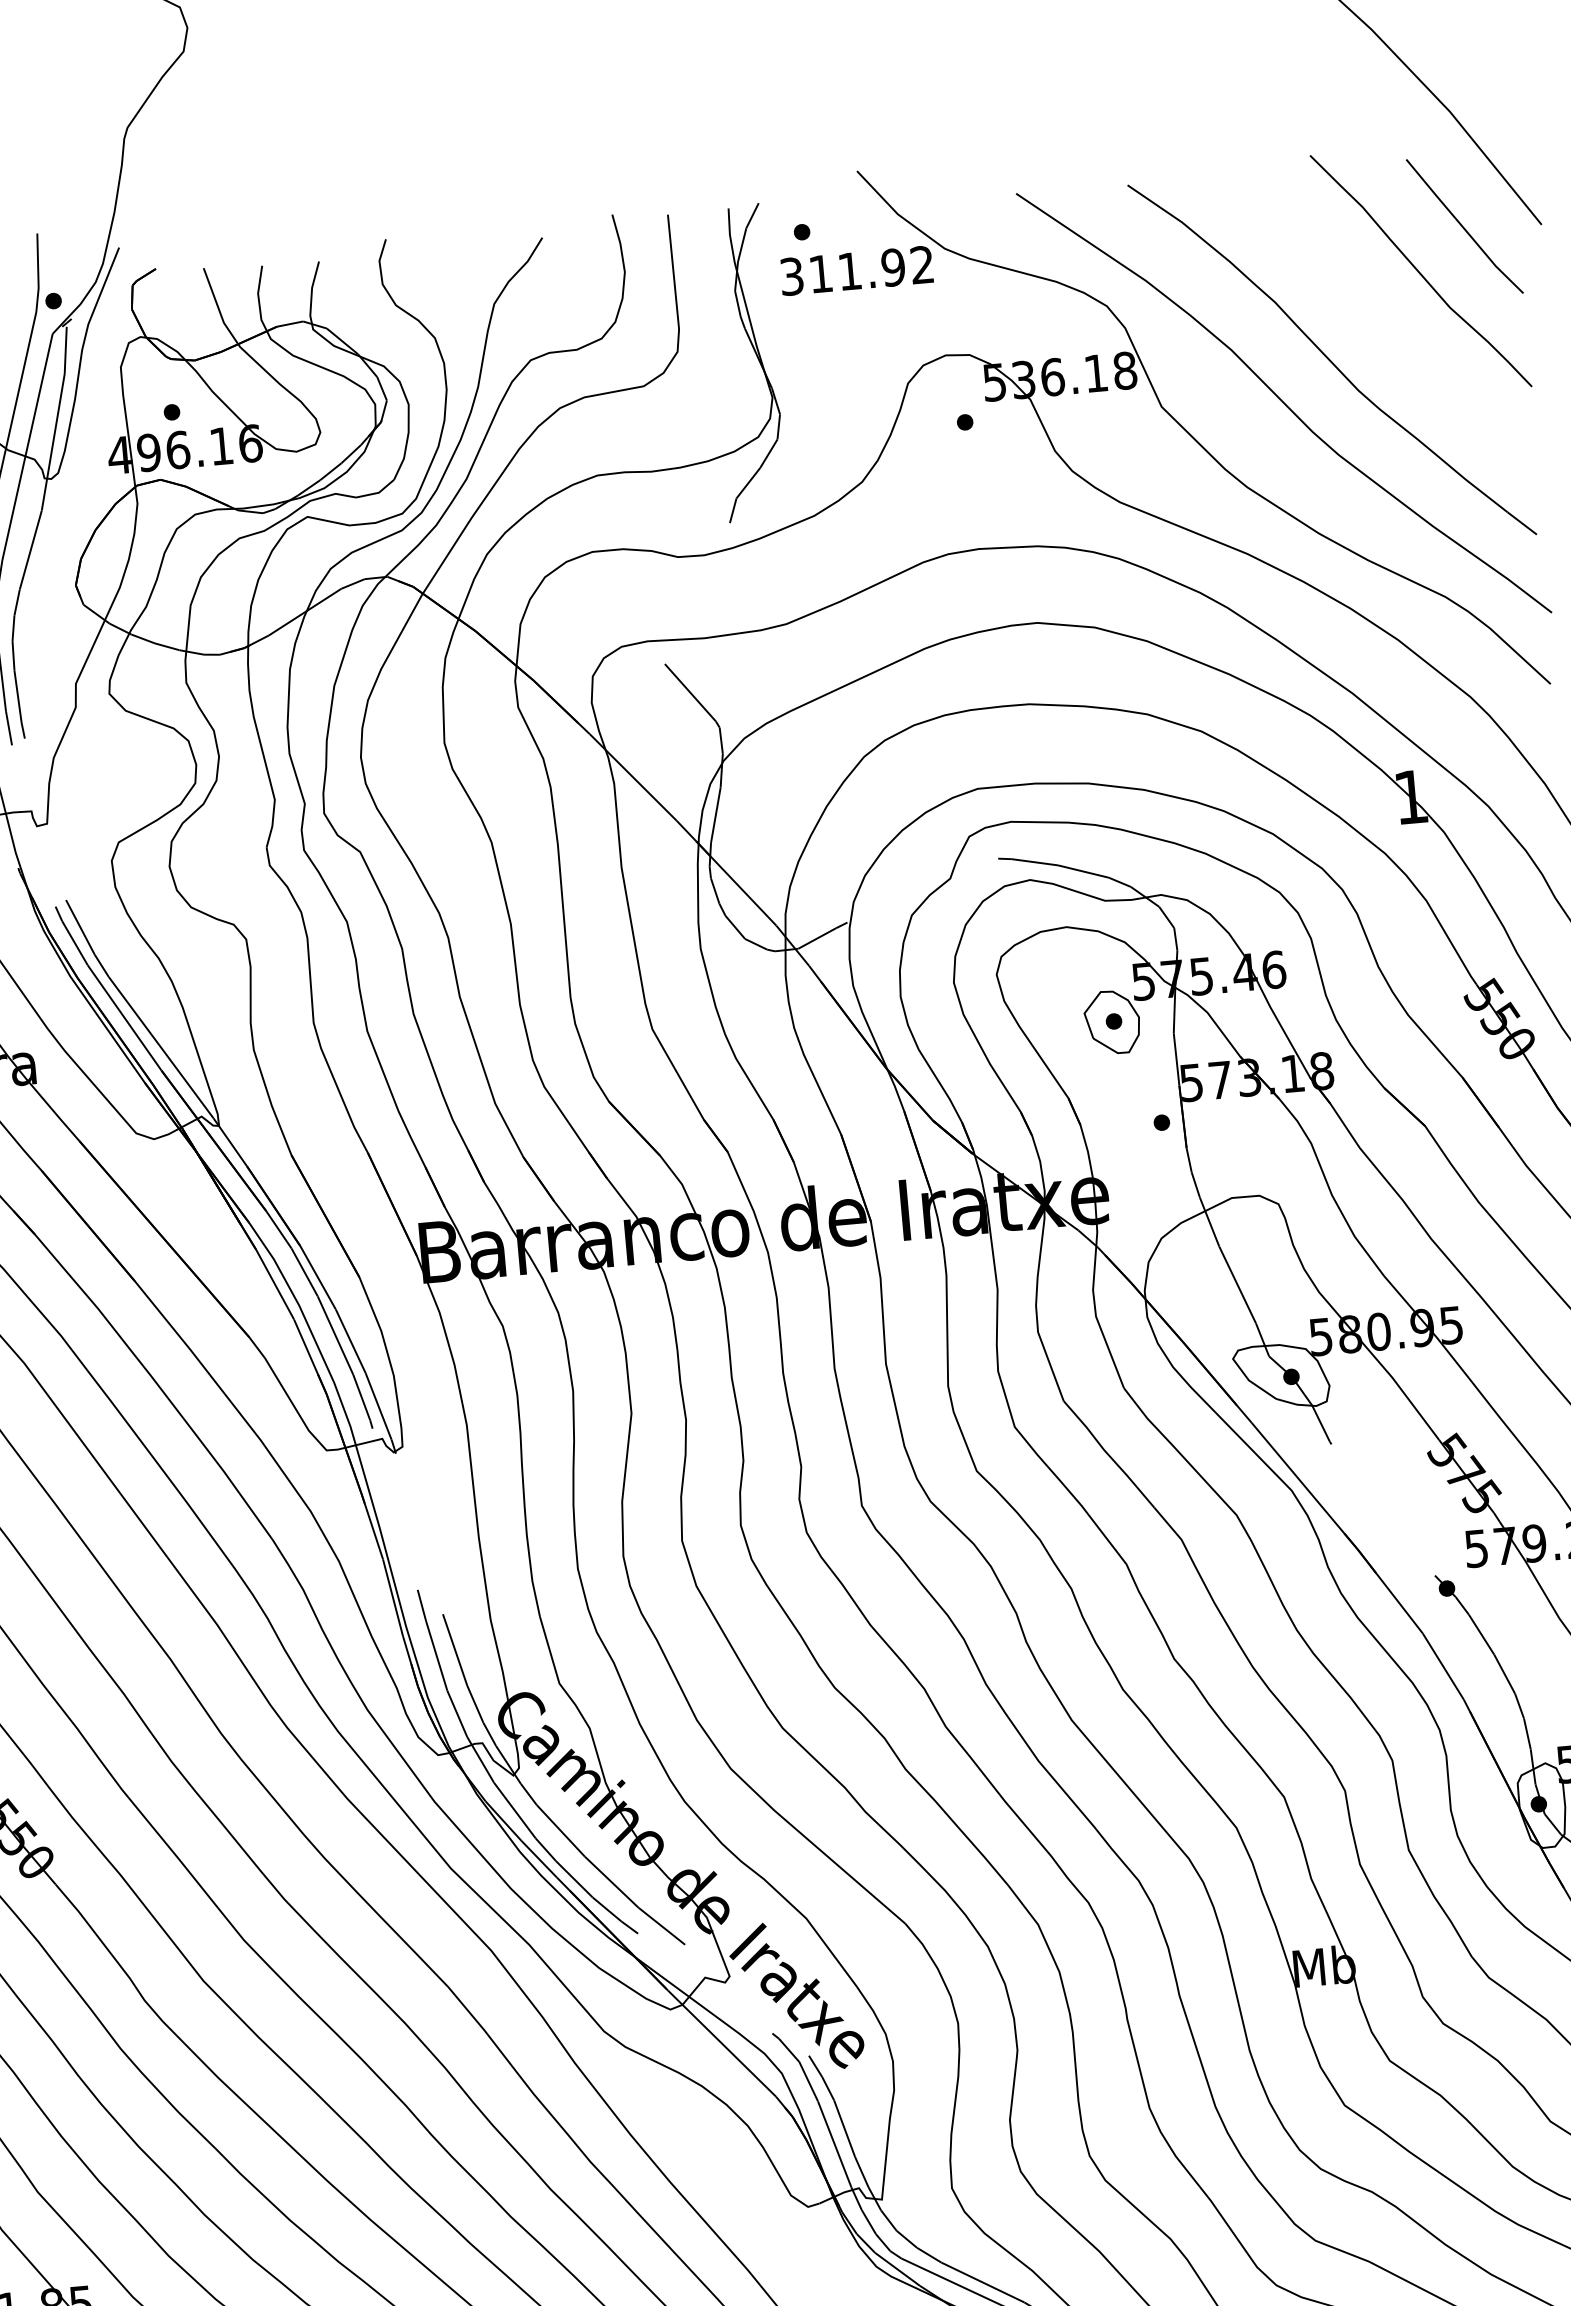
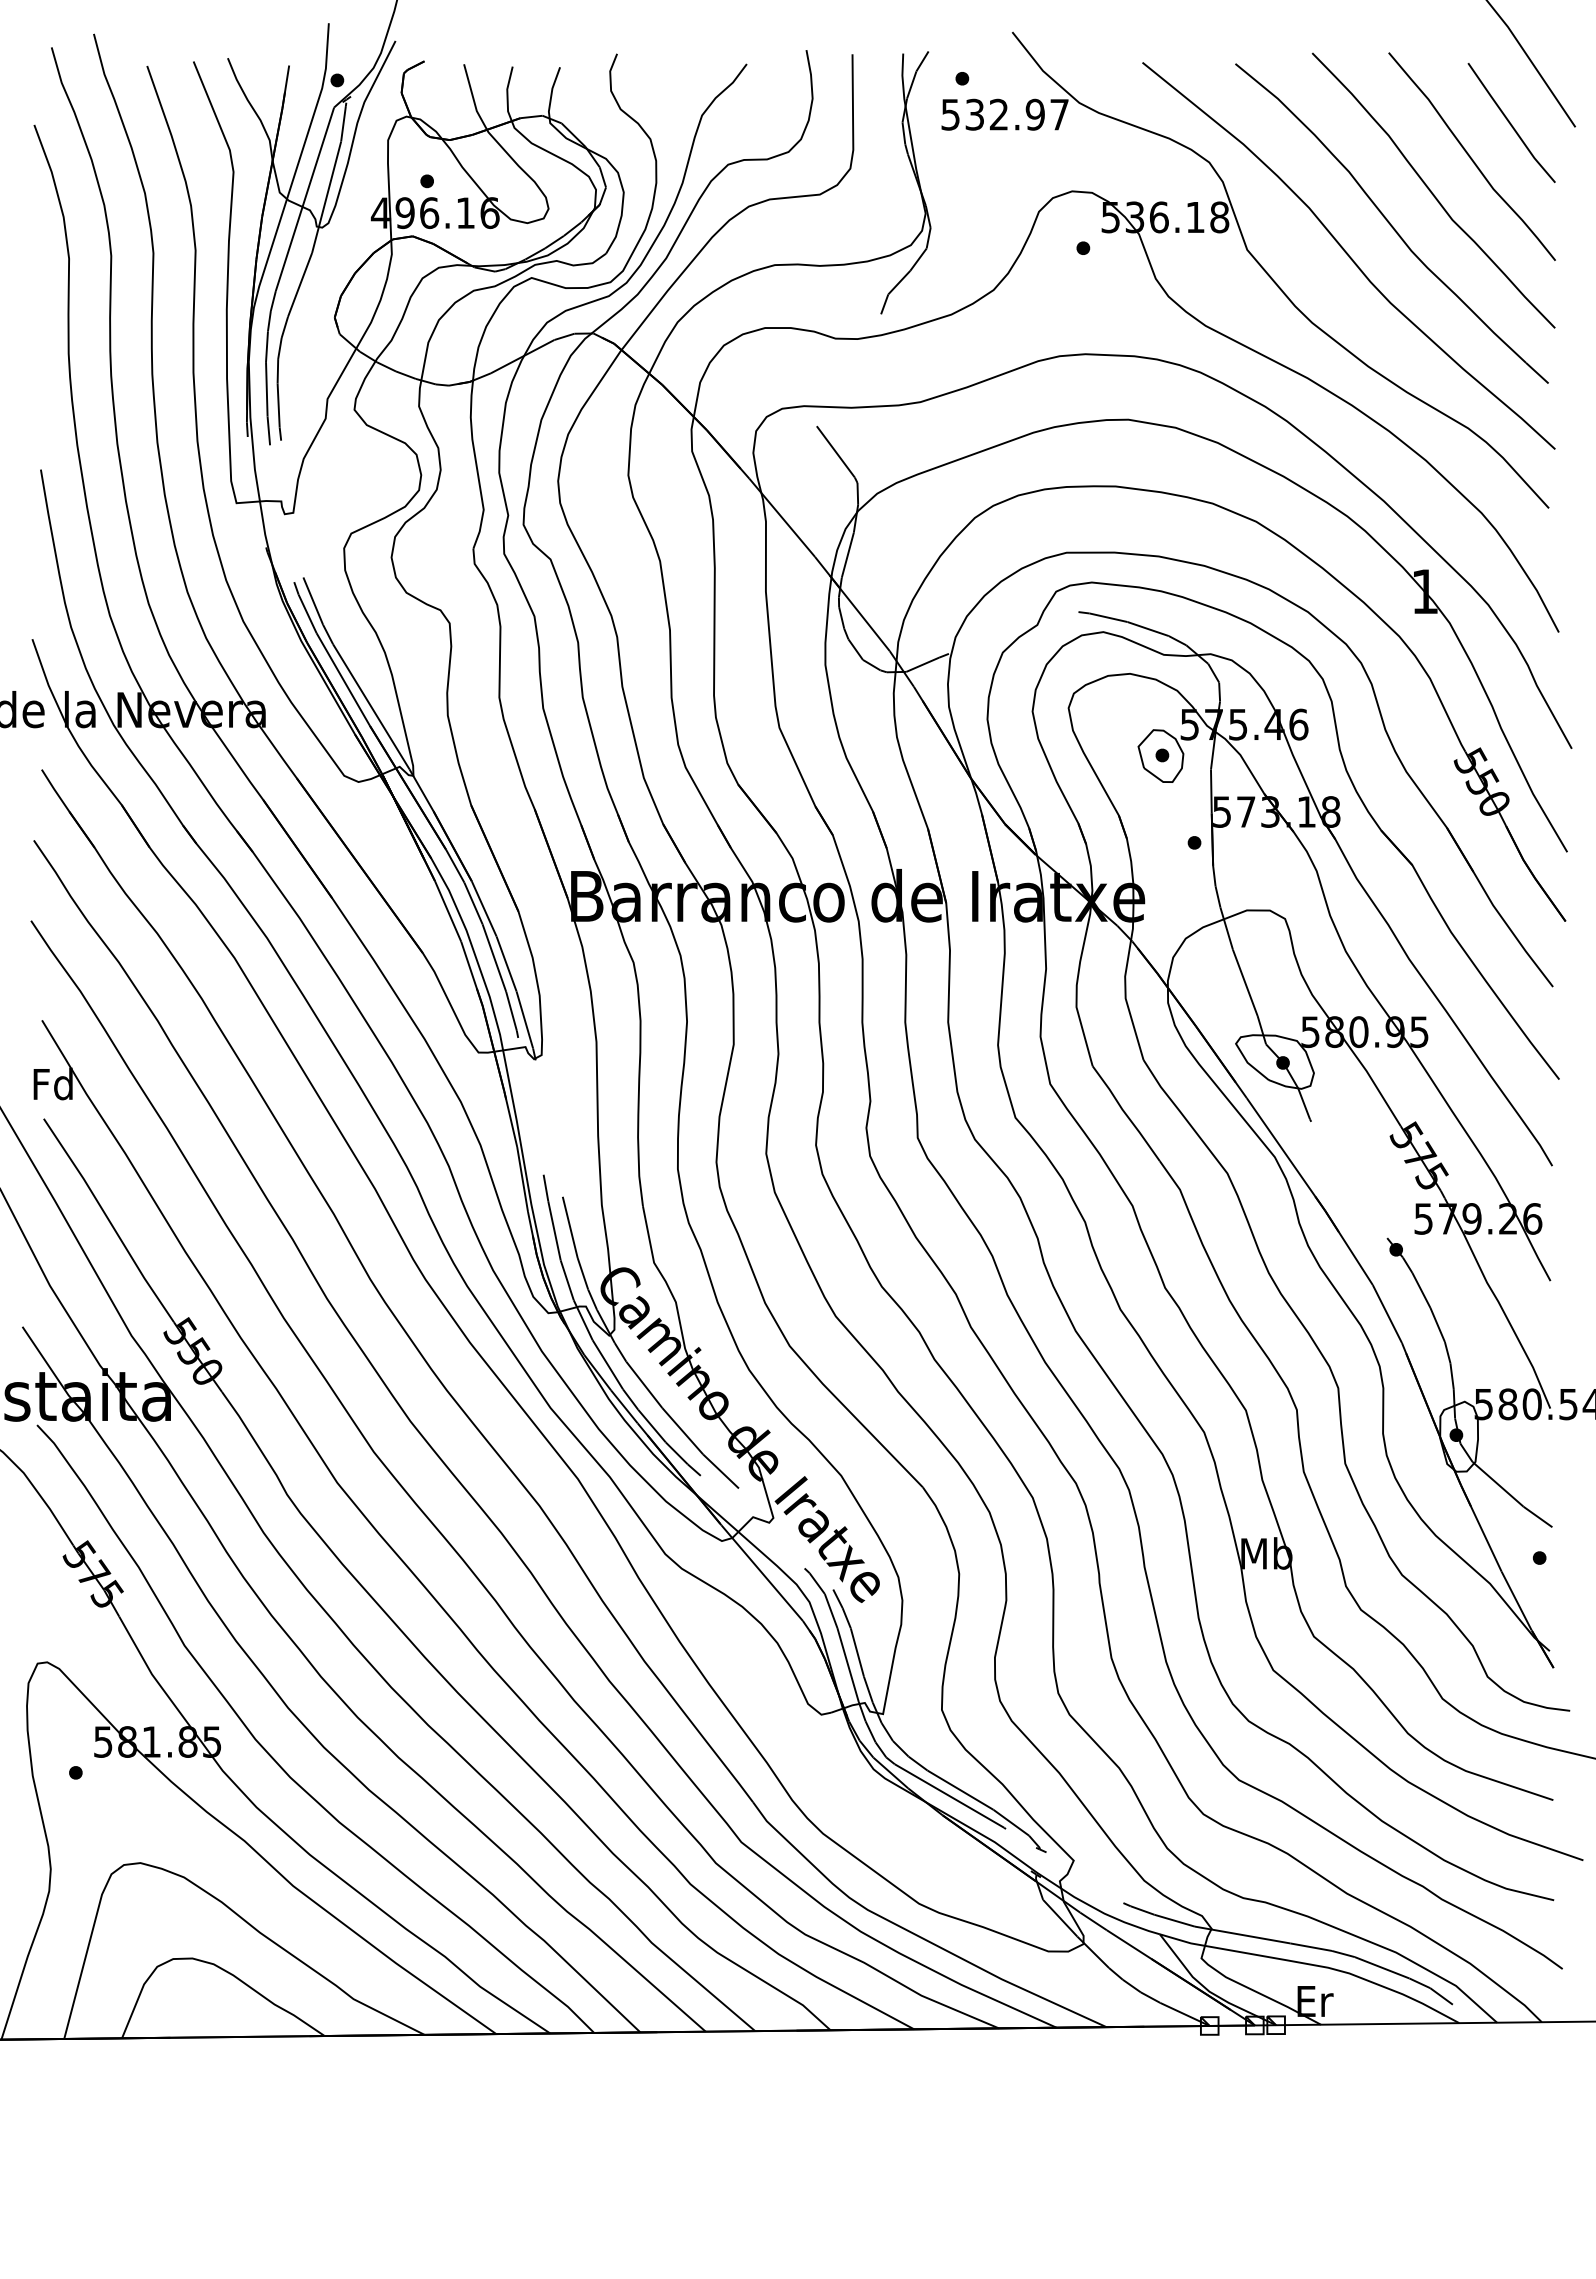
text: (857, 270) -> (1005, 114), 311.92 -> 532.97
curve: (1375, 315) -> (1431, 190), added

